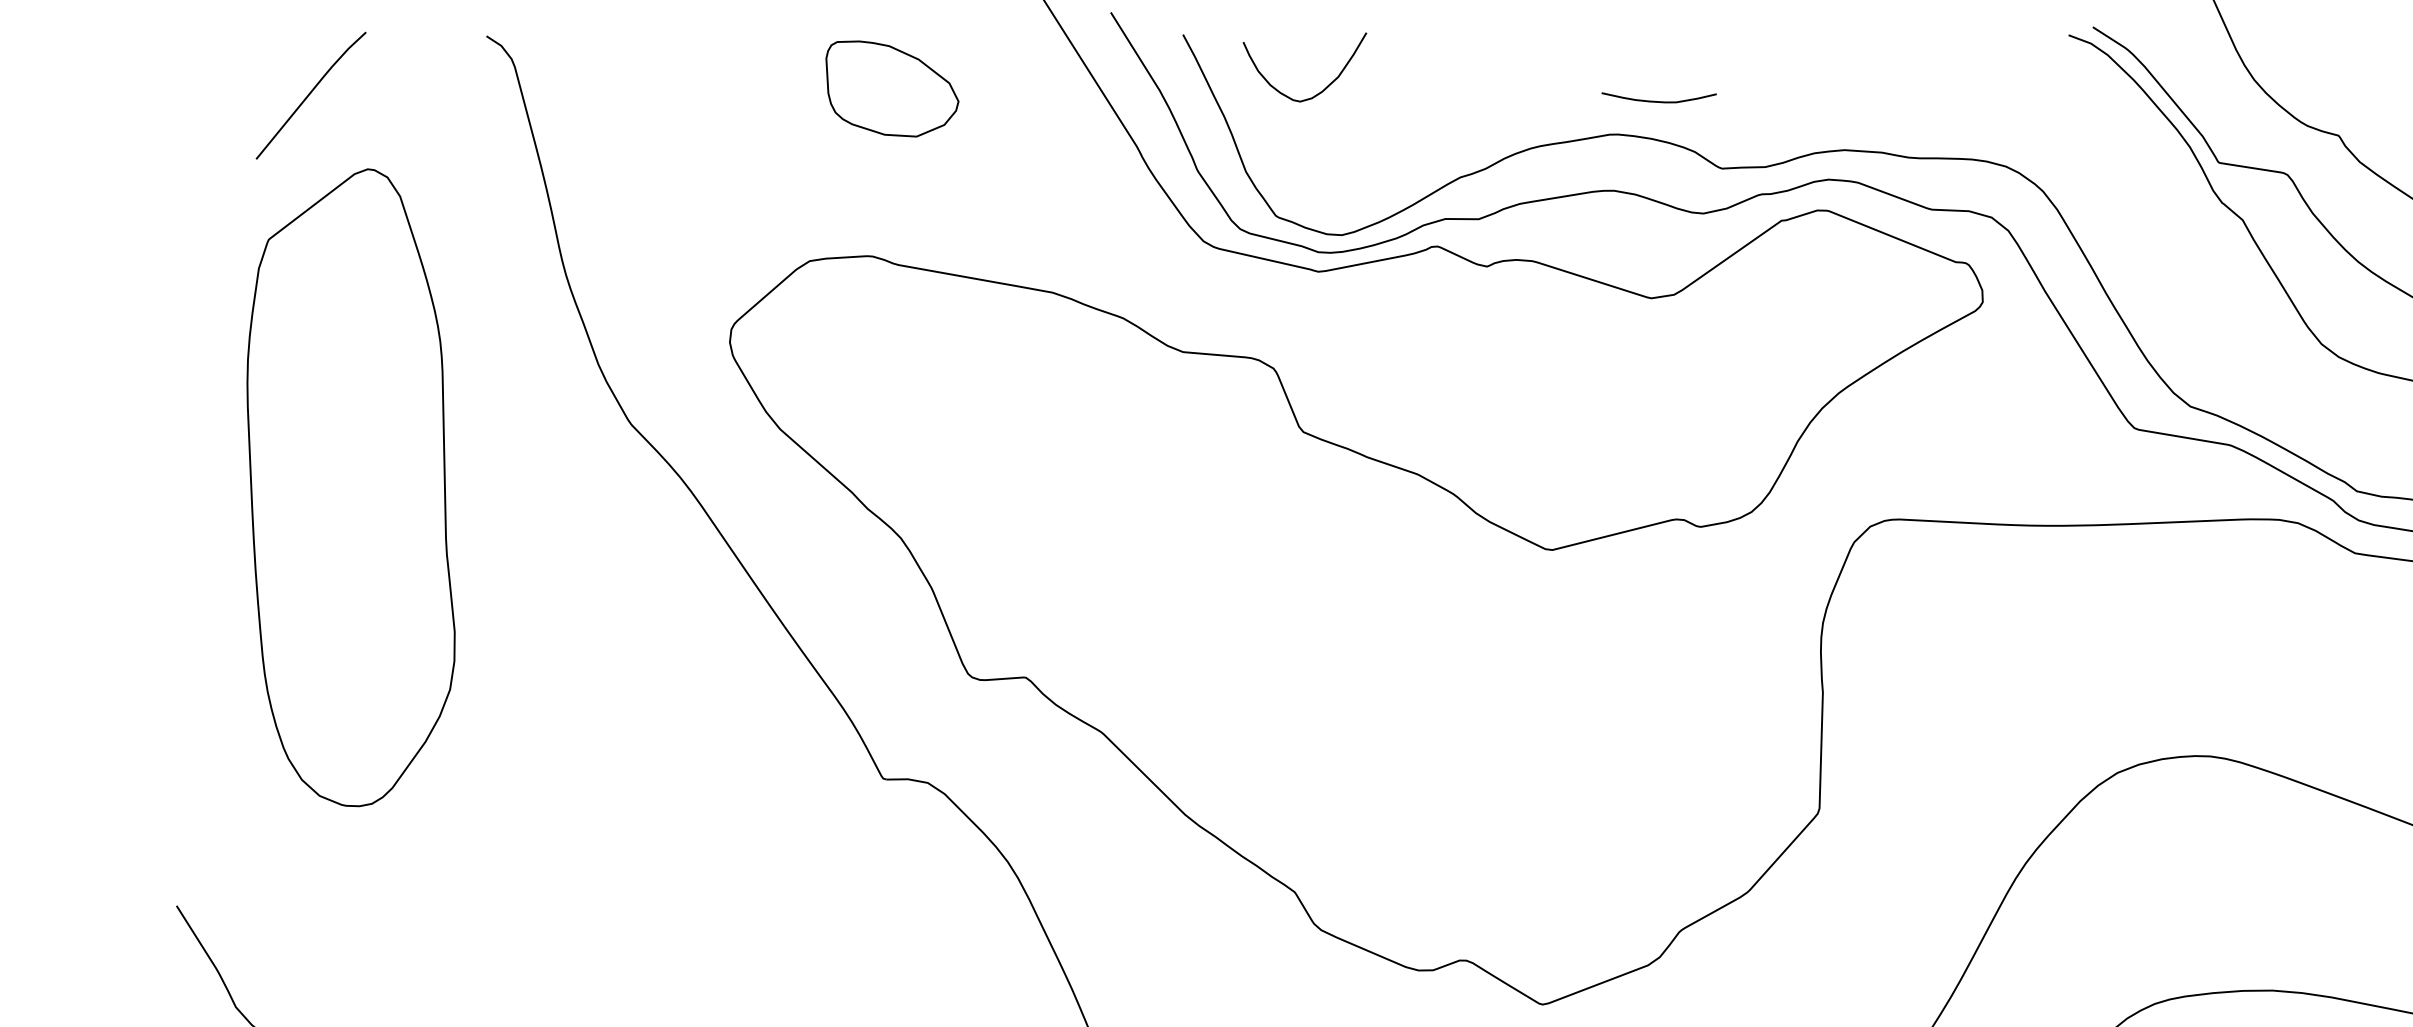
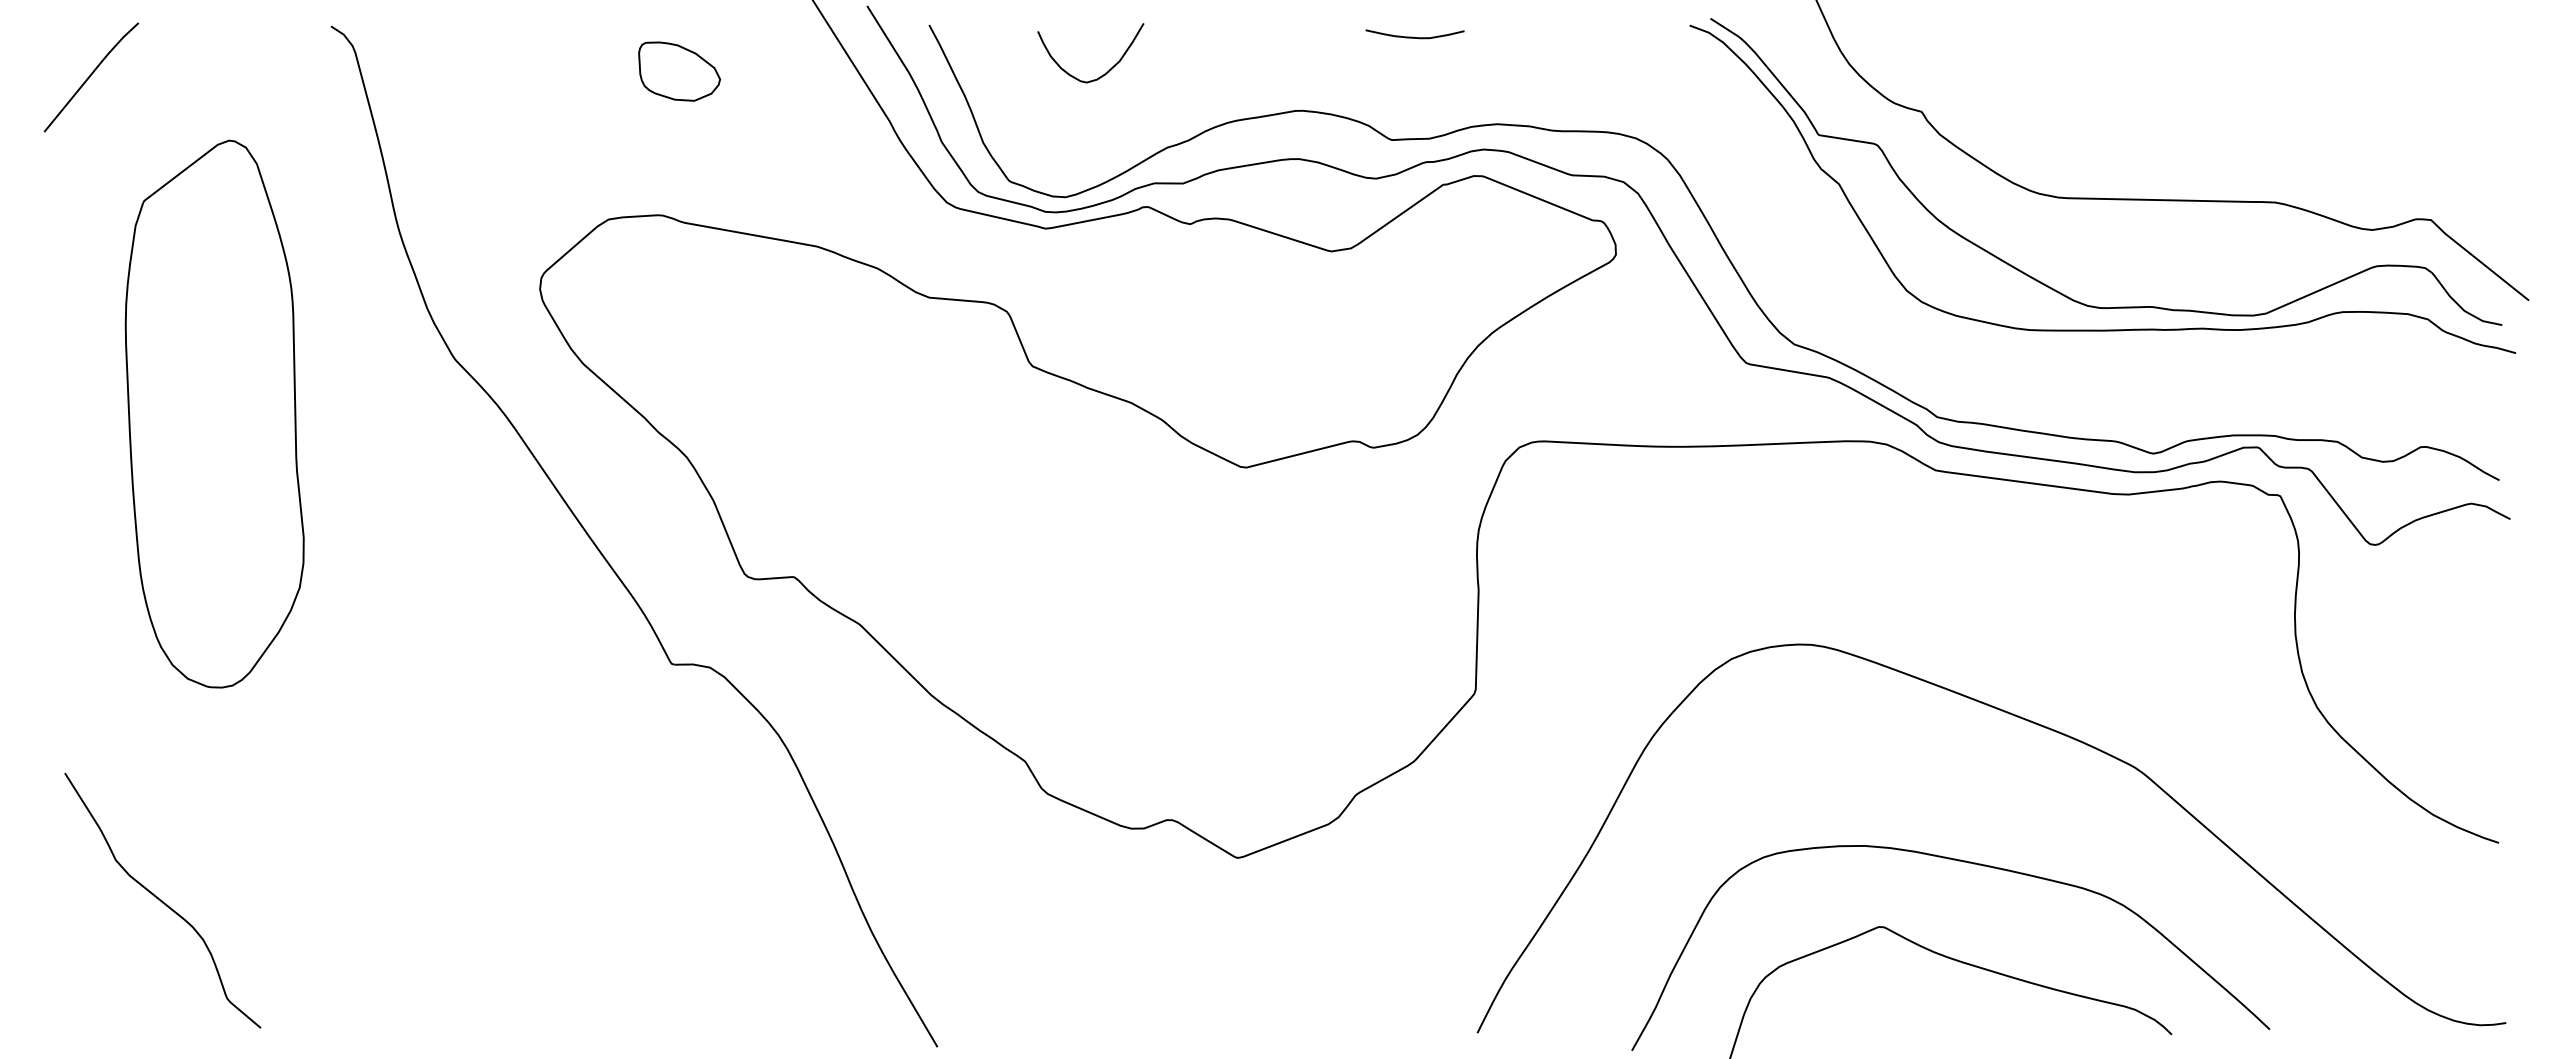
part: (892, 88) -> (679, 71), size x0.71
curve: (1321, 89) -> (1105, 72), moved
line: (310, 95) -> (90, 77), moved
curve: (1657, 100) -> (1413, 36), moved

